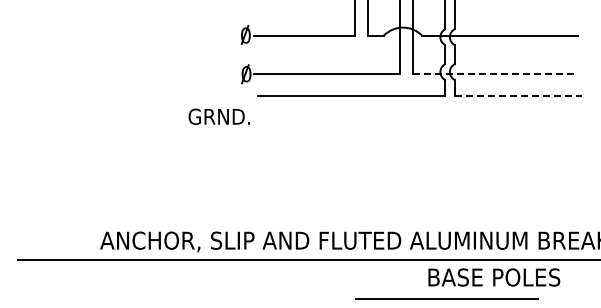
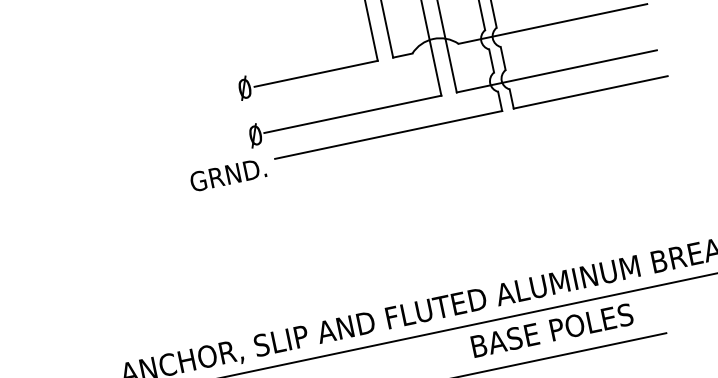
line: (495, 73) -> (557, 71), dashed -> solid
line: (518, 95) -> (590, 91), dashed -> solid
text: (218, 116) -> (227, 174), moved
text: (494, 277) -> (552, 330), moved

